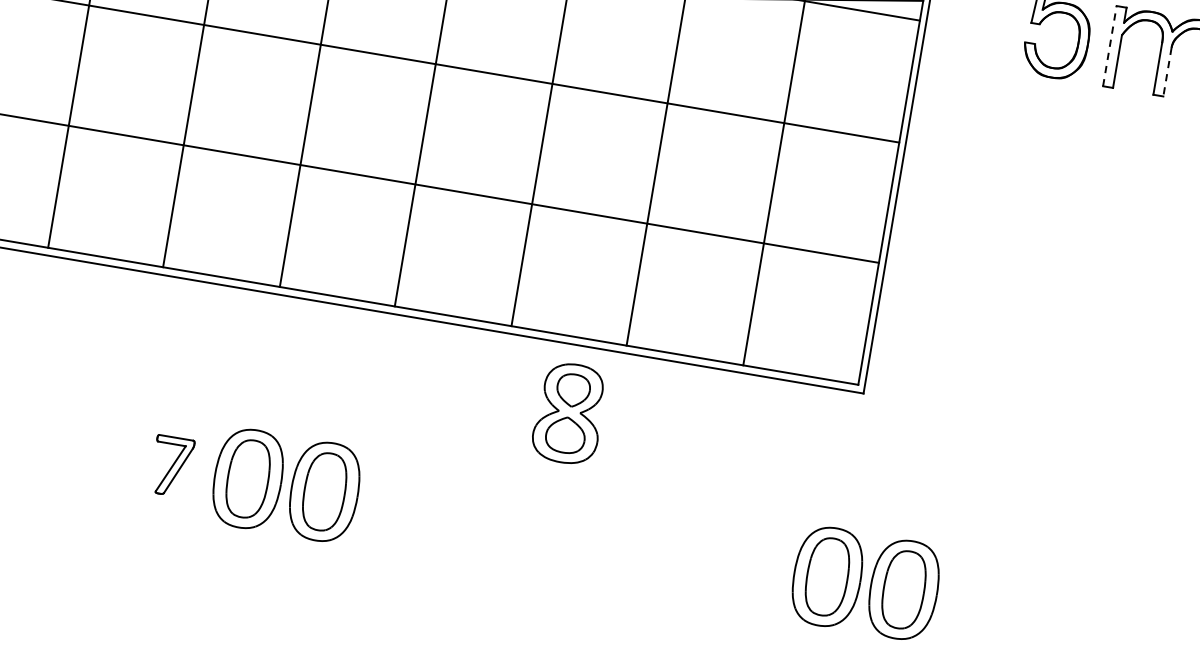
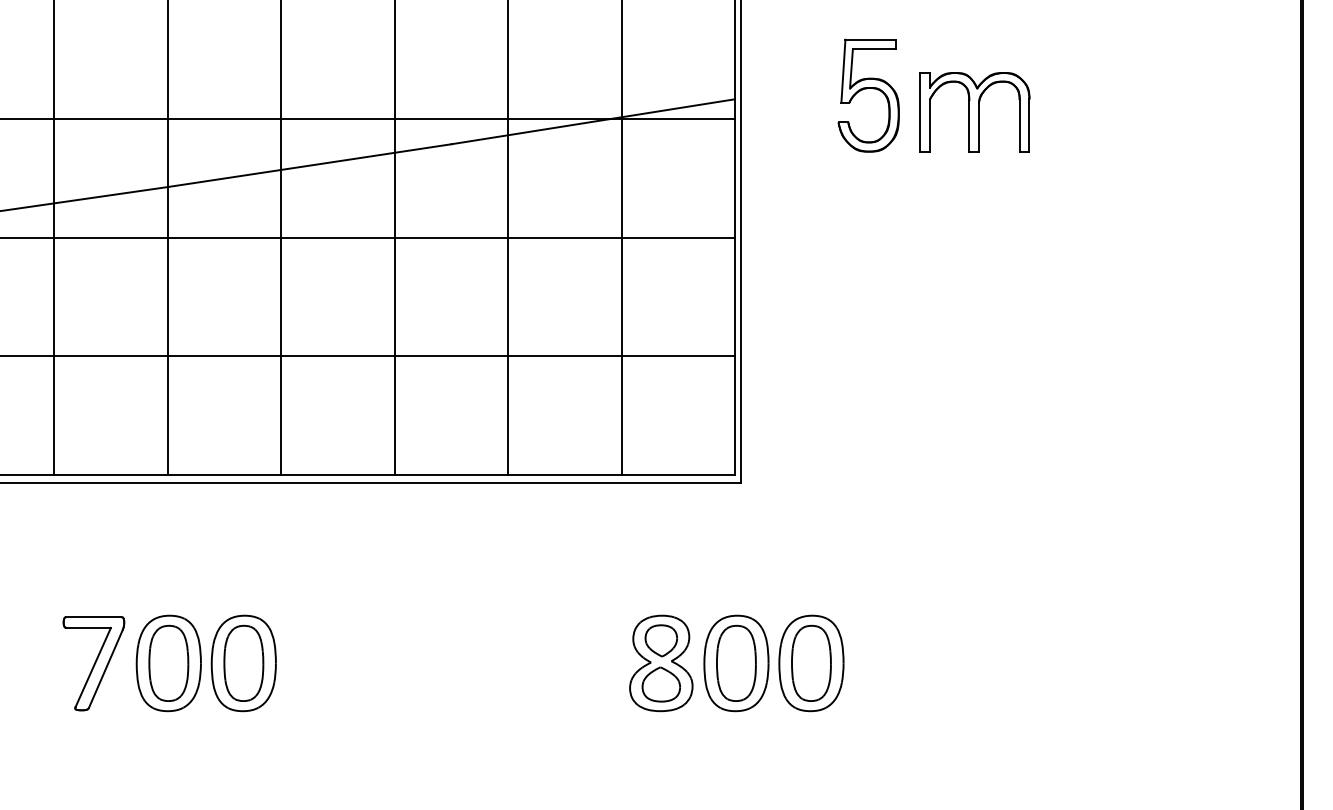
line: (1109, 45) -> (919, 111), dashed -> solid
line: (1167, 71) -> (978, 127), dashed -> solid
part: (569, 413) -> (661, 663), moved
part: (171, 466) -> (93, 663), size x1.67

